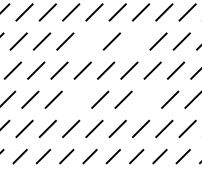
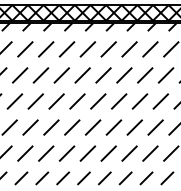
line: (88, 41) -> (82, 75), added
line: (135, 41) -> (124, 75), added
line: (77, 99) -> (72, 127), added
line: (146, 99) -> (134, 127), added

